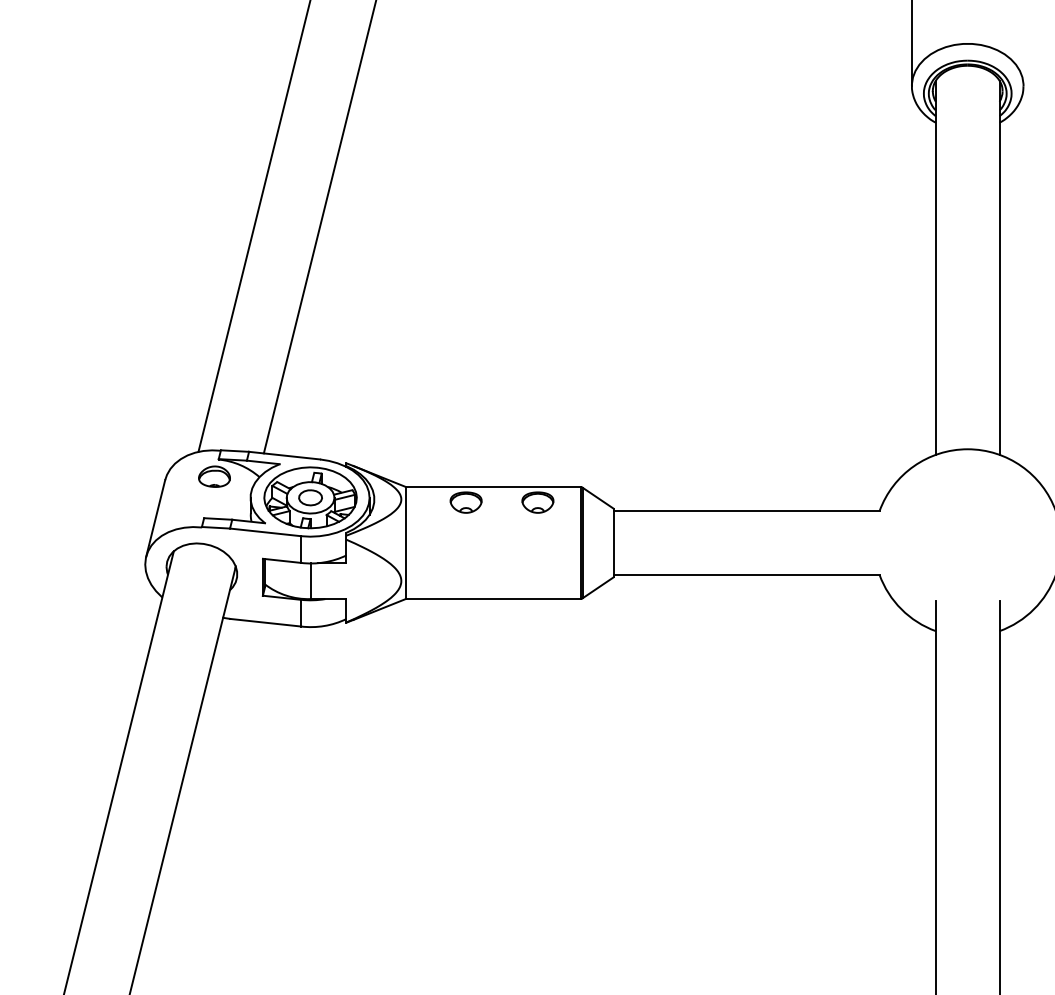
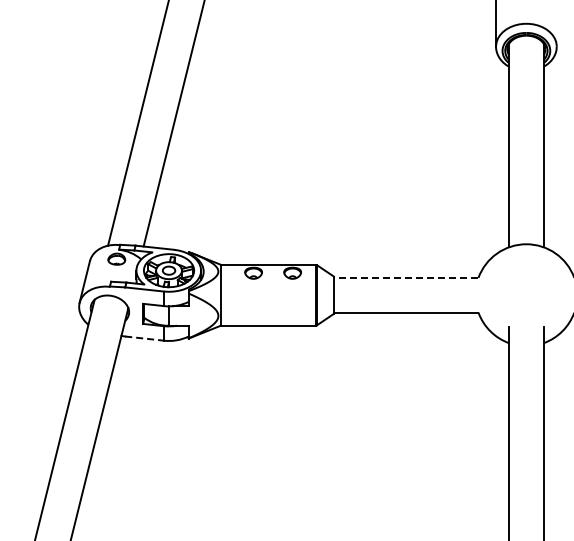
line: (745, 510) -> (405, 277), solid -> dashed
line: (267, 622) -> (145, 338), solid -> dashed

